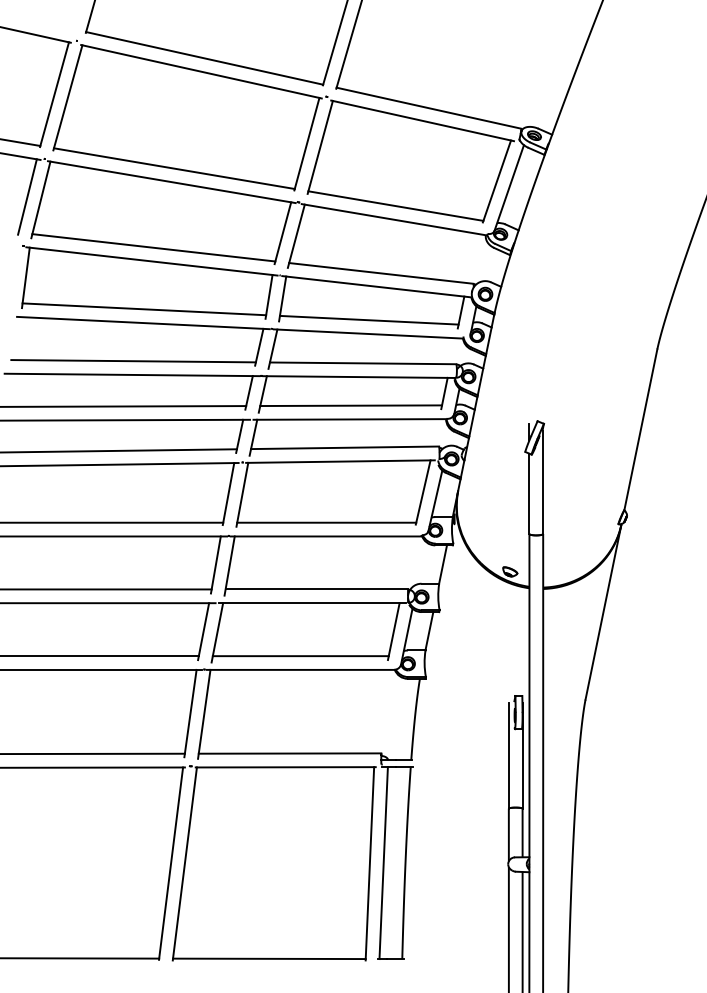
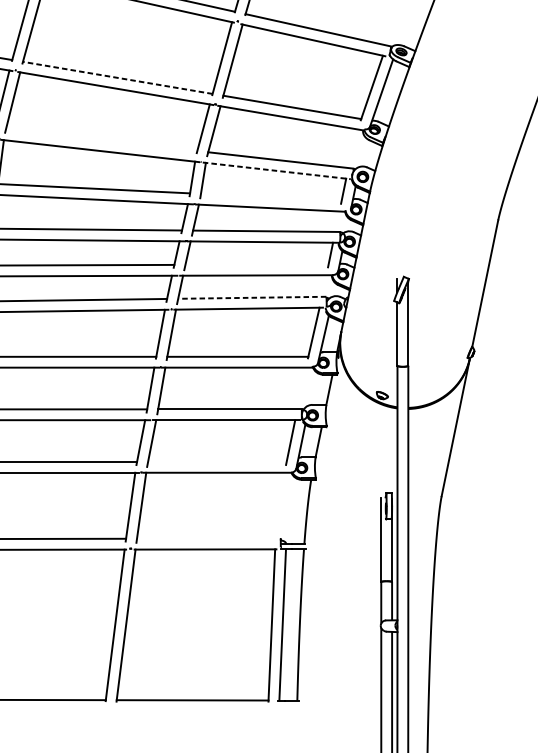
line: (173, 168) -> (117, 77), solid -> dashed
line: (153, 247) -> (101, 140), removed
line: (376, 286) -> (277, 170), solid -> dashed
line: (368, 319) -> (270, 196), removed
line: (351, 405) -> (257, 264), removed
line: (344, 447) -> (251, 297), solid -> dashed
line: (300, 656) -> (217, 462), removed
line: (289, 753) -> (208, 538), removed

